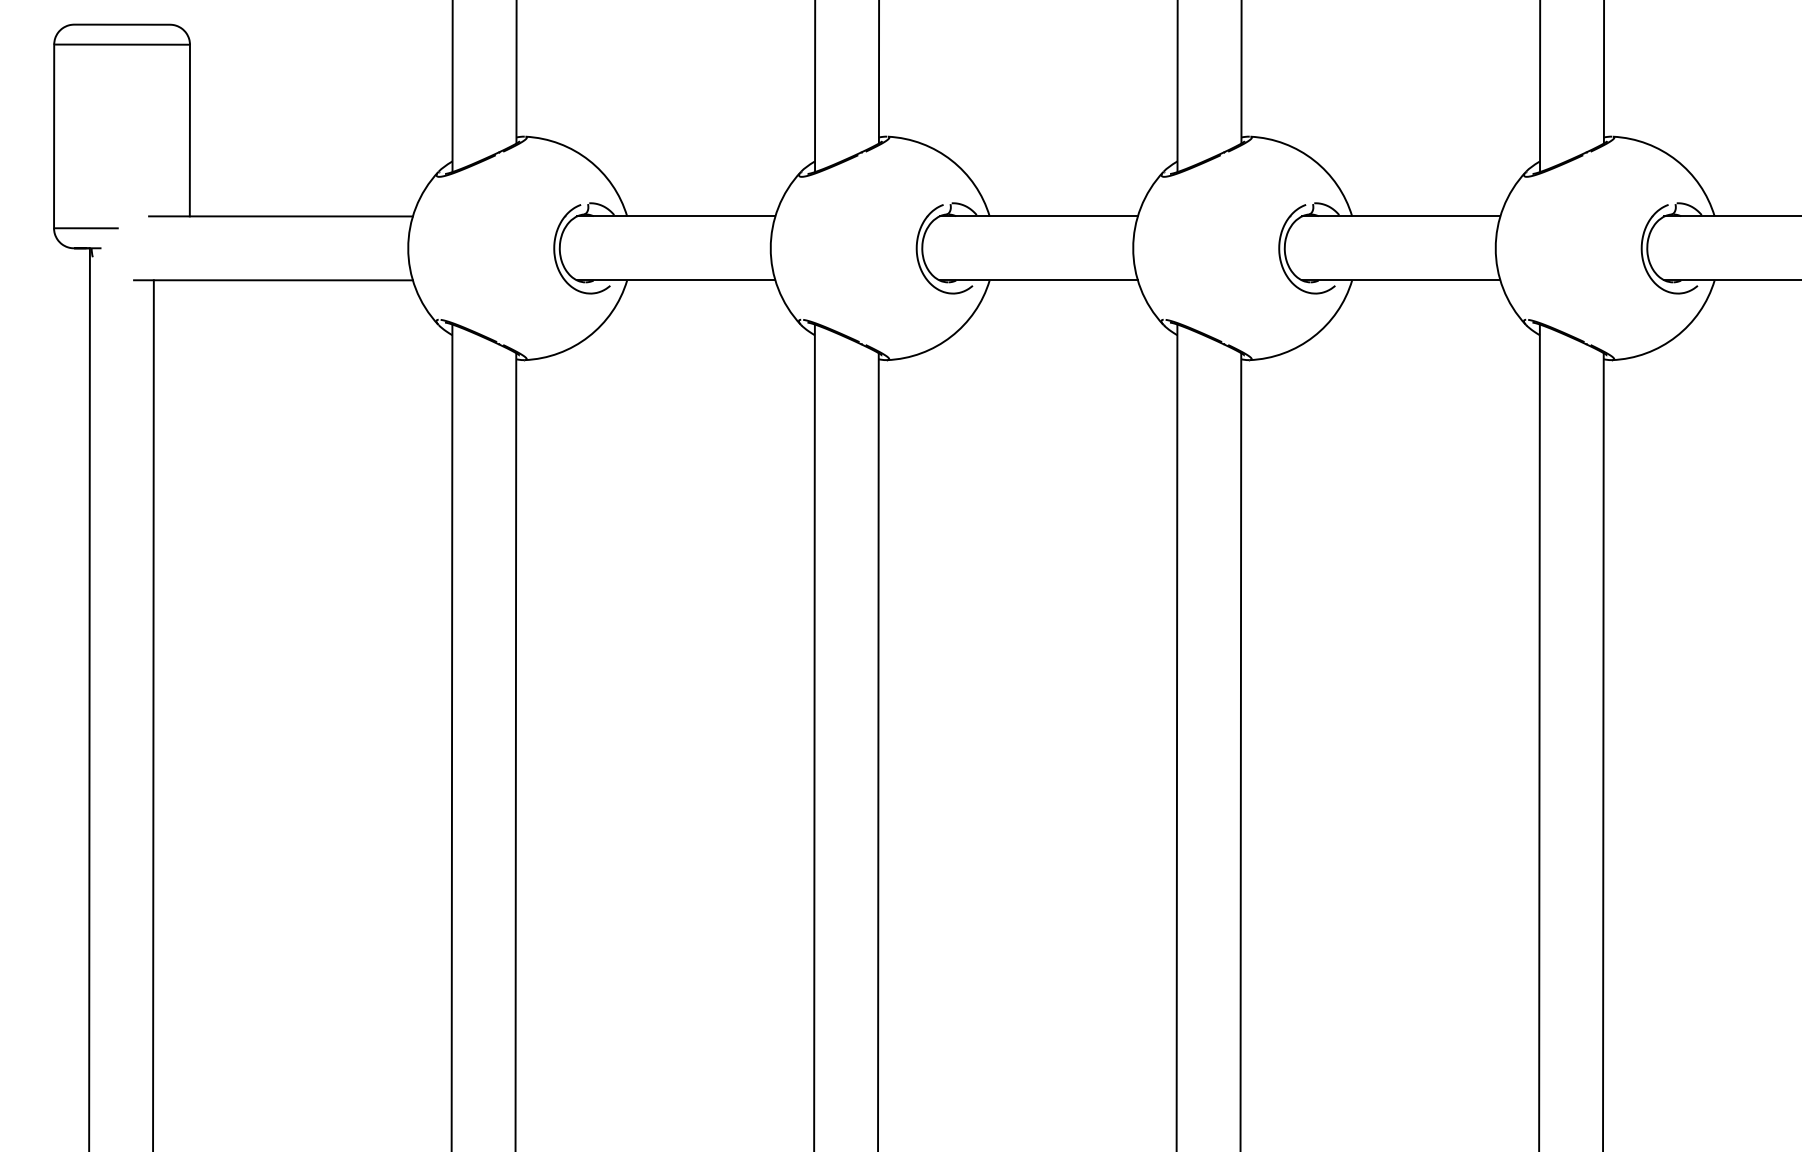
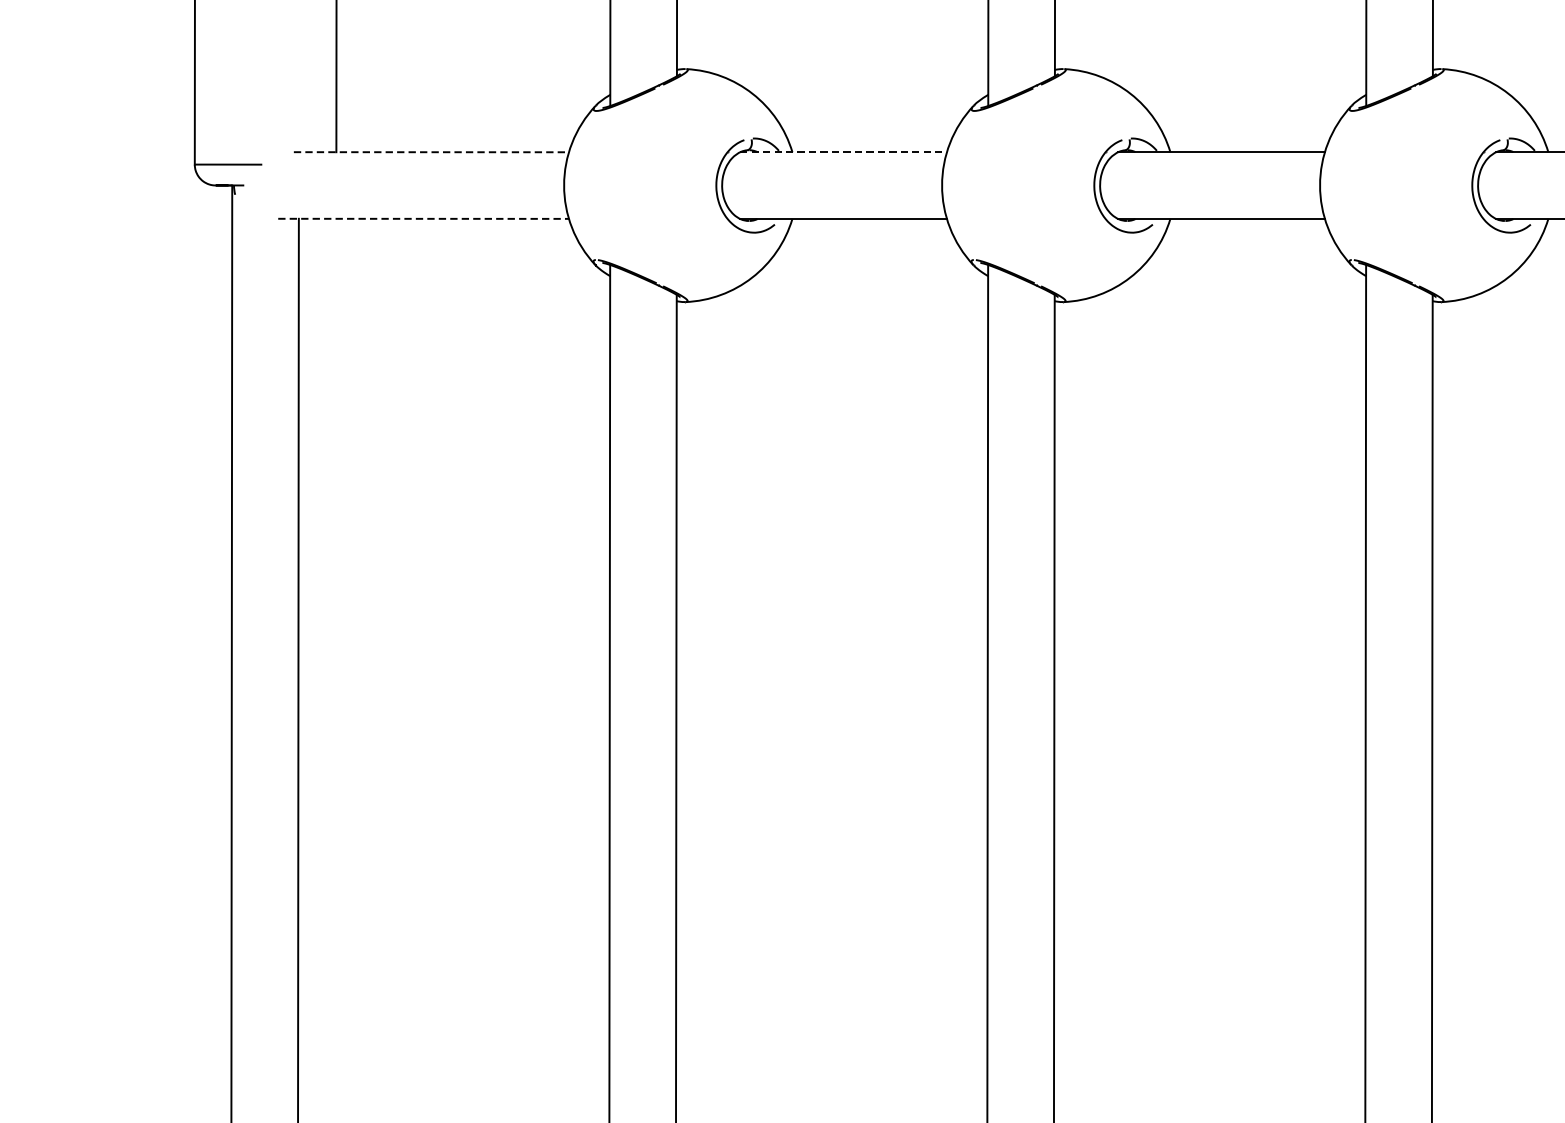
line: (280, 216) -> (430, 152), solid -> dashed
line: (676, 216) -> (843, 152), solid -> dashed
line: (273, 280) -> (423, 219), solid -> dashed

